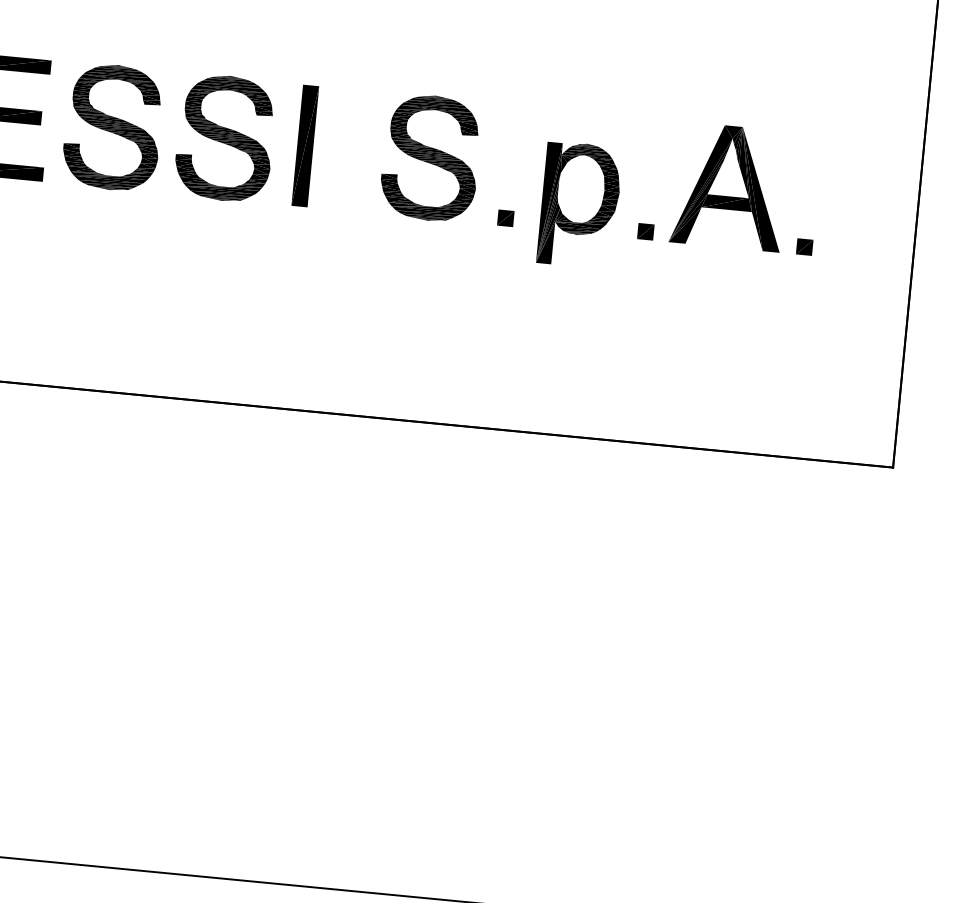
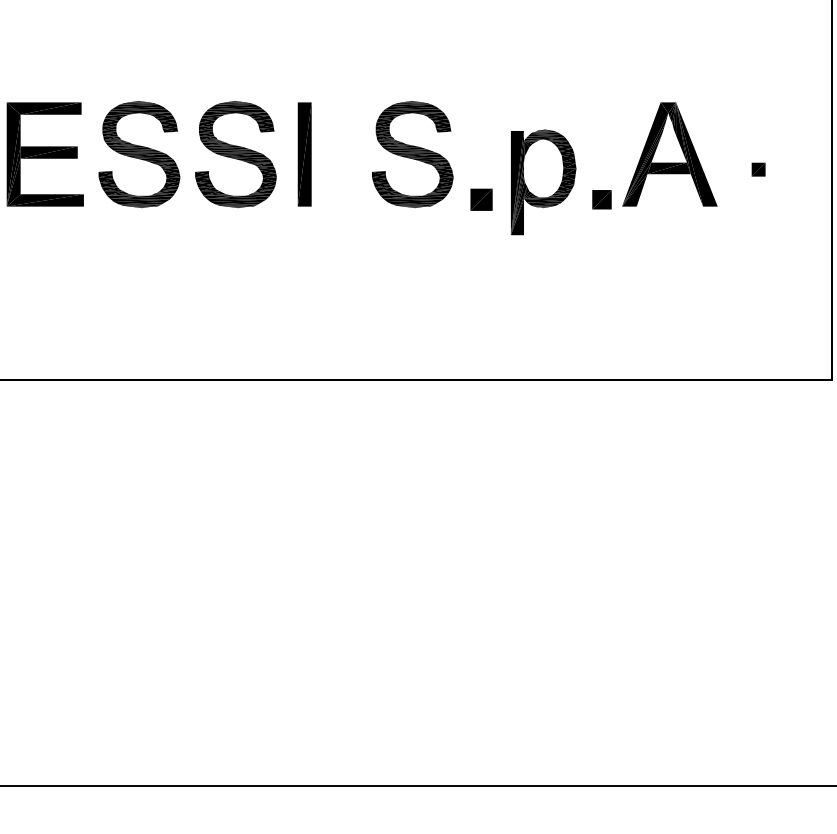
part: (505, 218) -> (481, 199), size x1.6
part: (645, 231) -> (601, 199), size x1.4
part: (804, 246) -> (758, 169), moved

